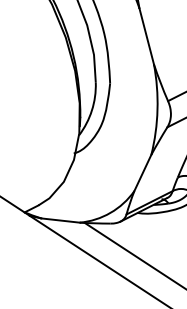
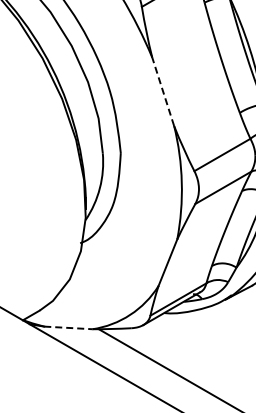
line: (146, 36) -> (163, 91), solid -> dashed
line: (60, 220) -> (68, 327), solid -> dashed

